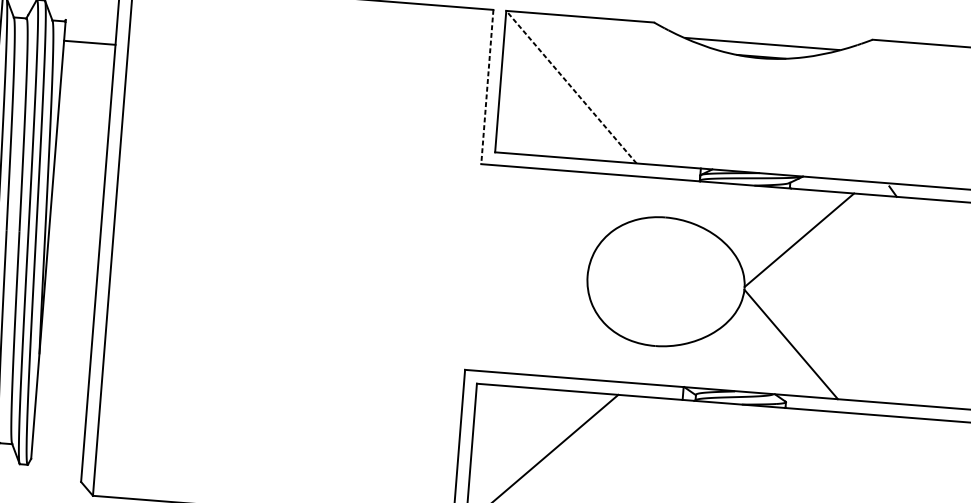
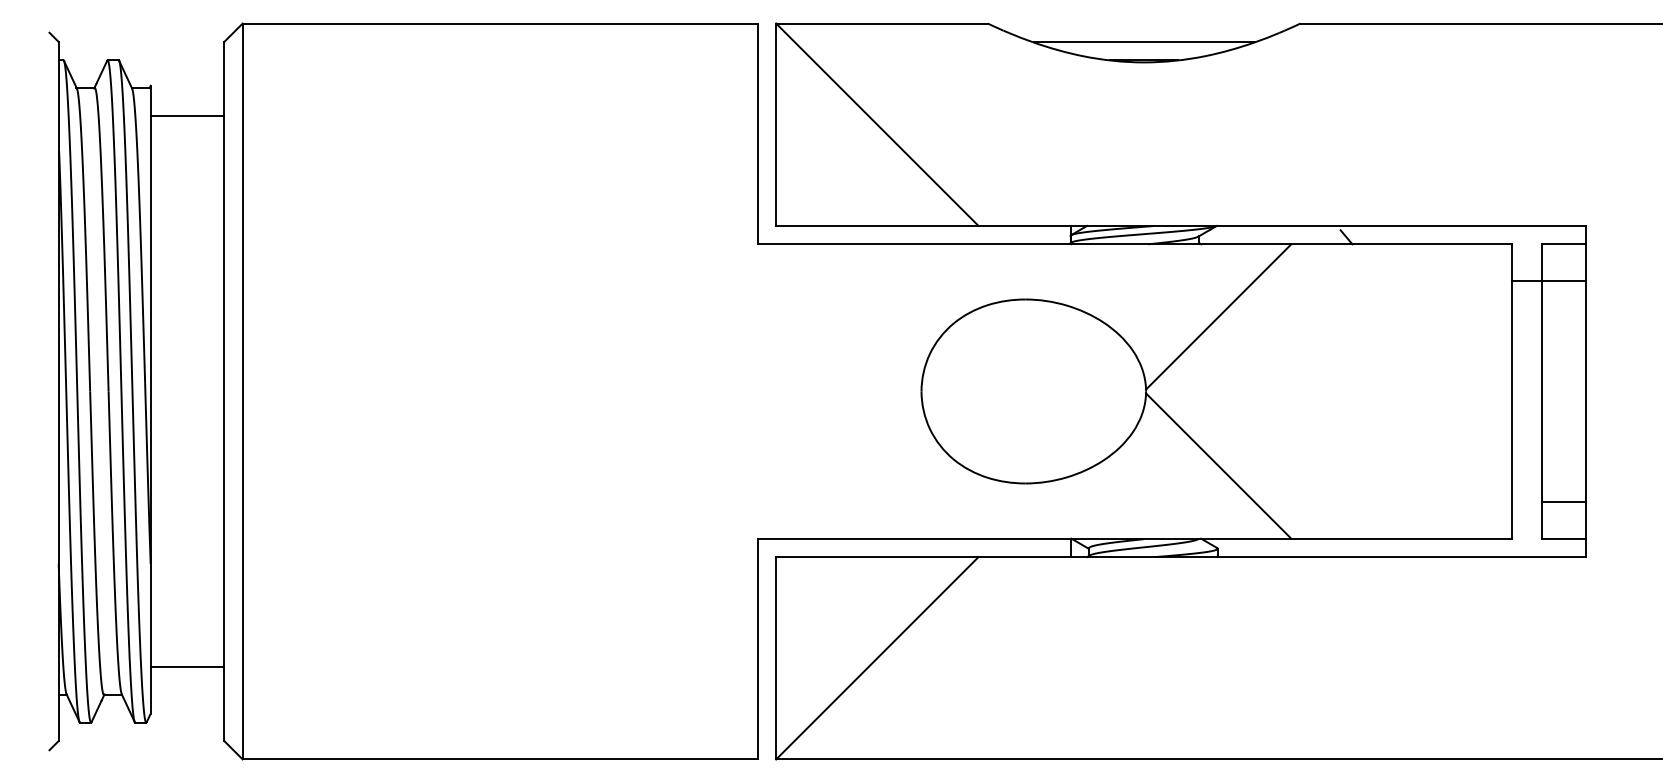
line: (487, 87) -> (757, 134), dashed -> solid
line: (571, 87) -> (877, 124), dashed -> solid
line: (59, 428) -> (187, 667), added

